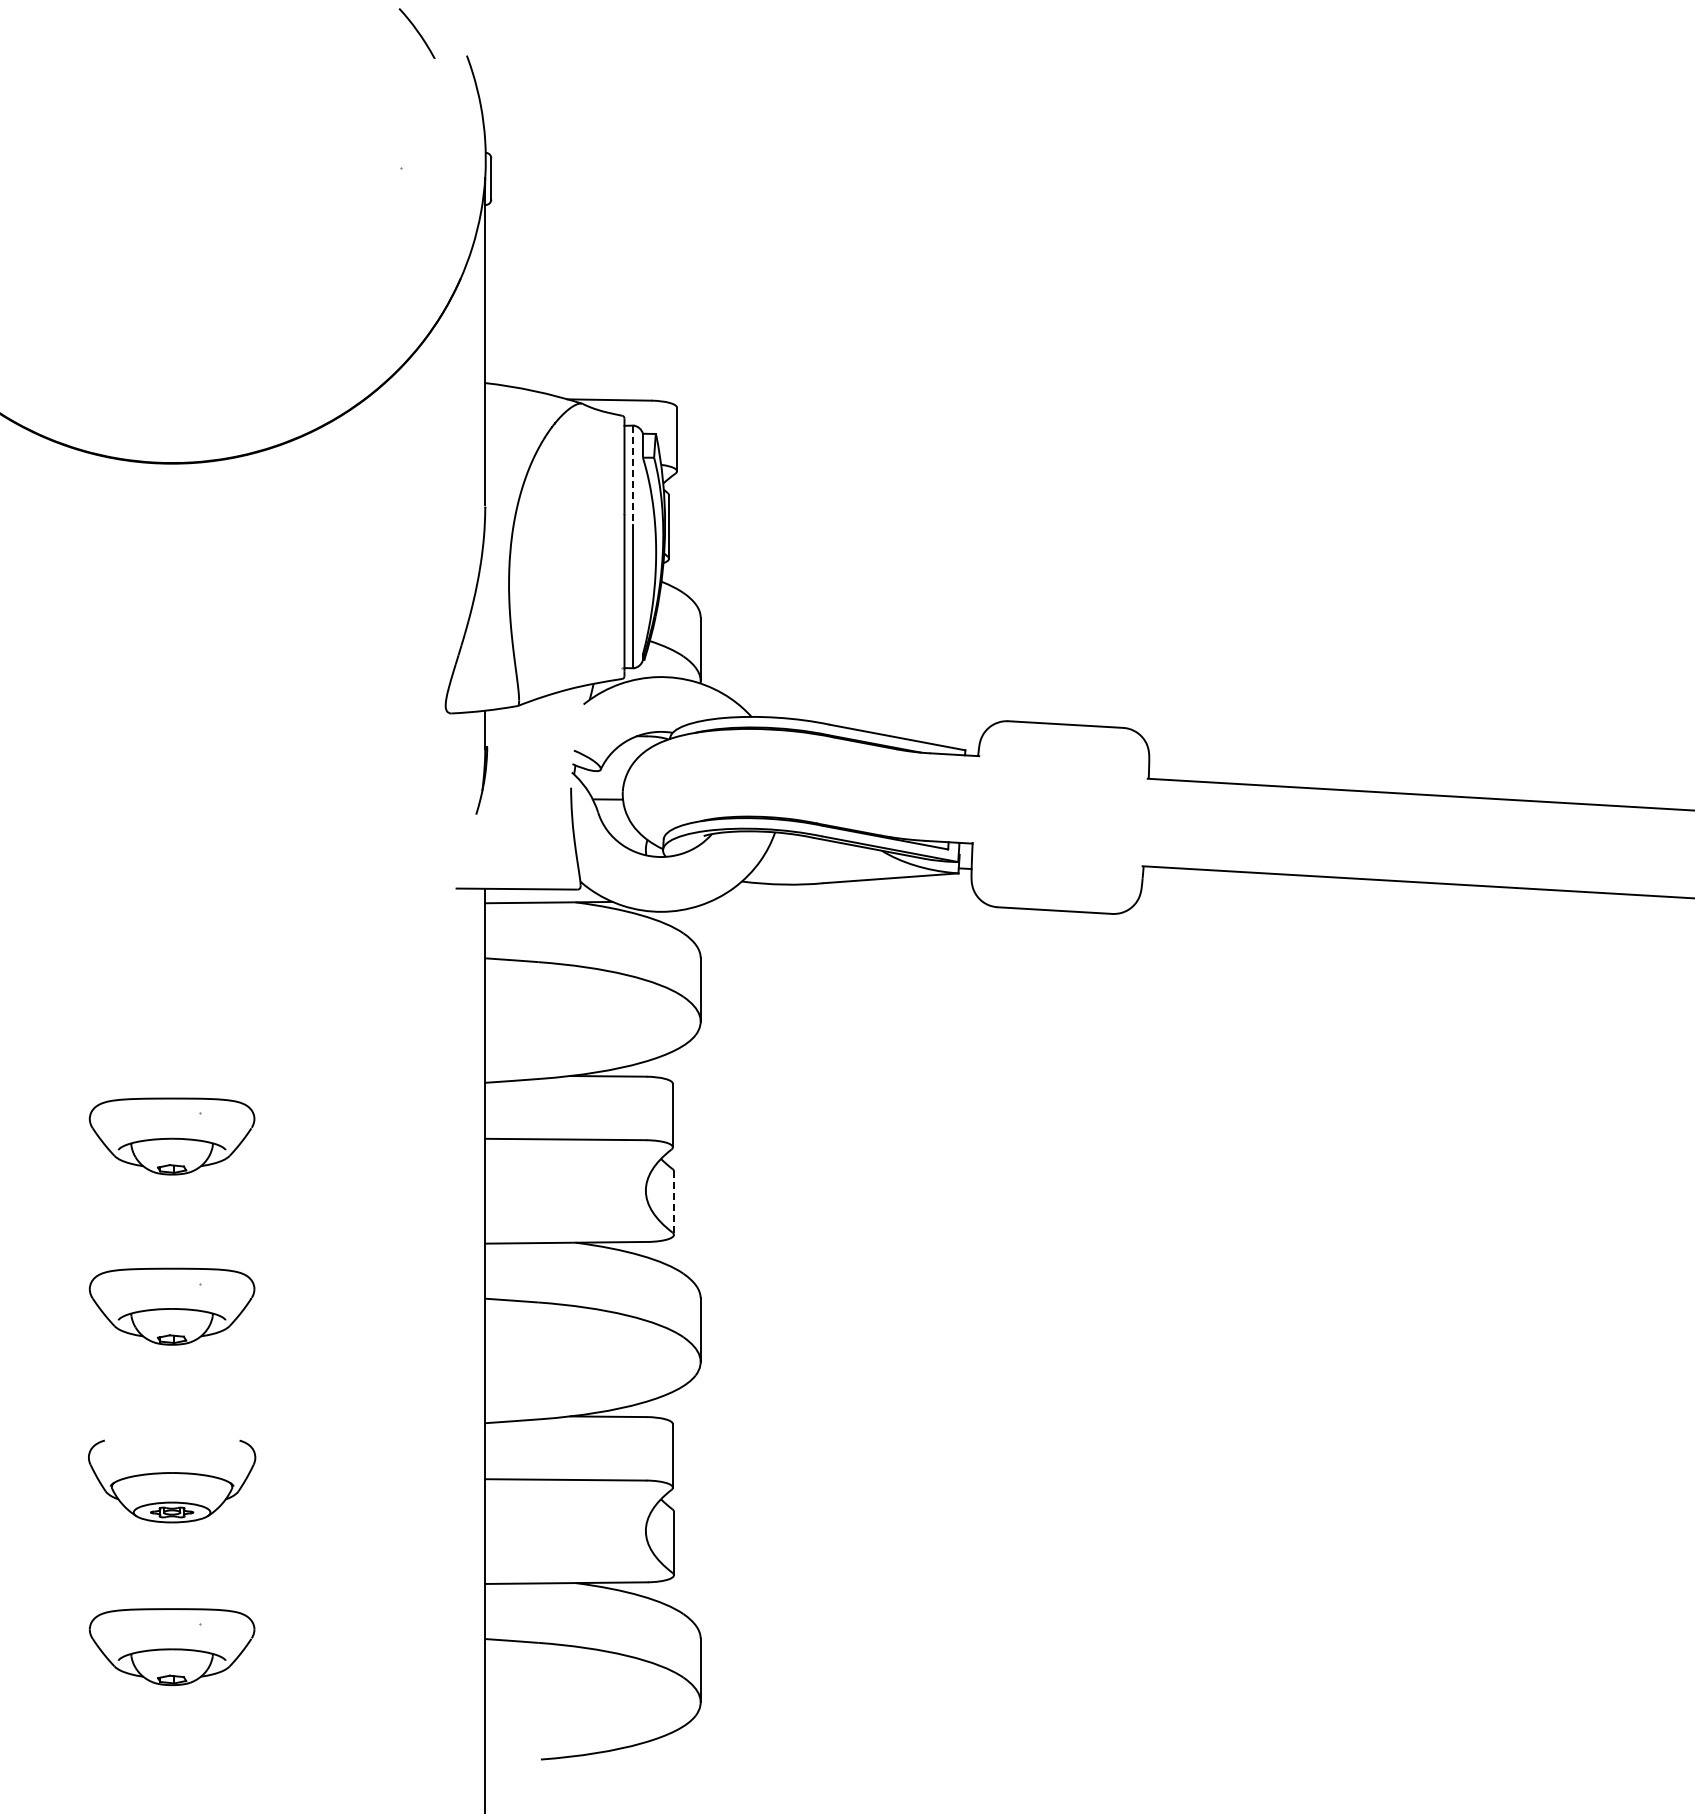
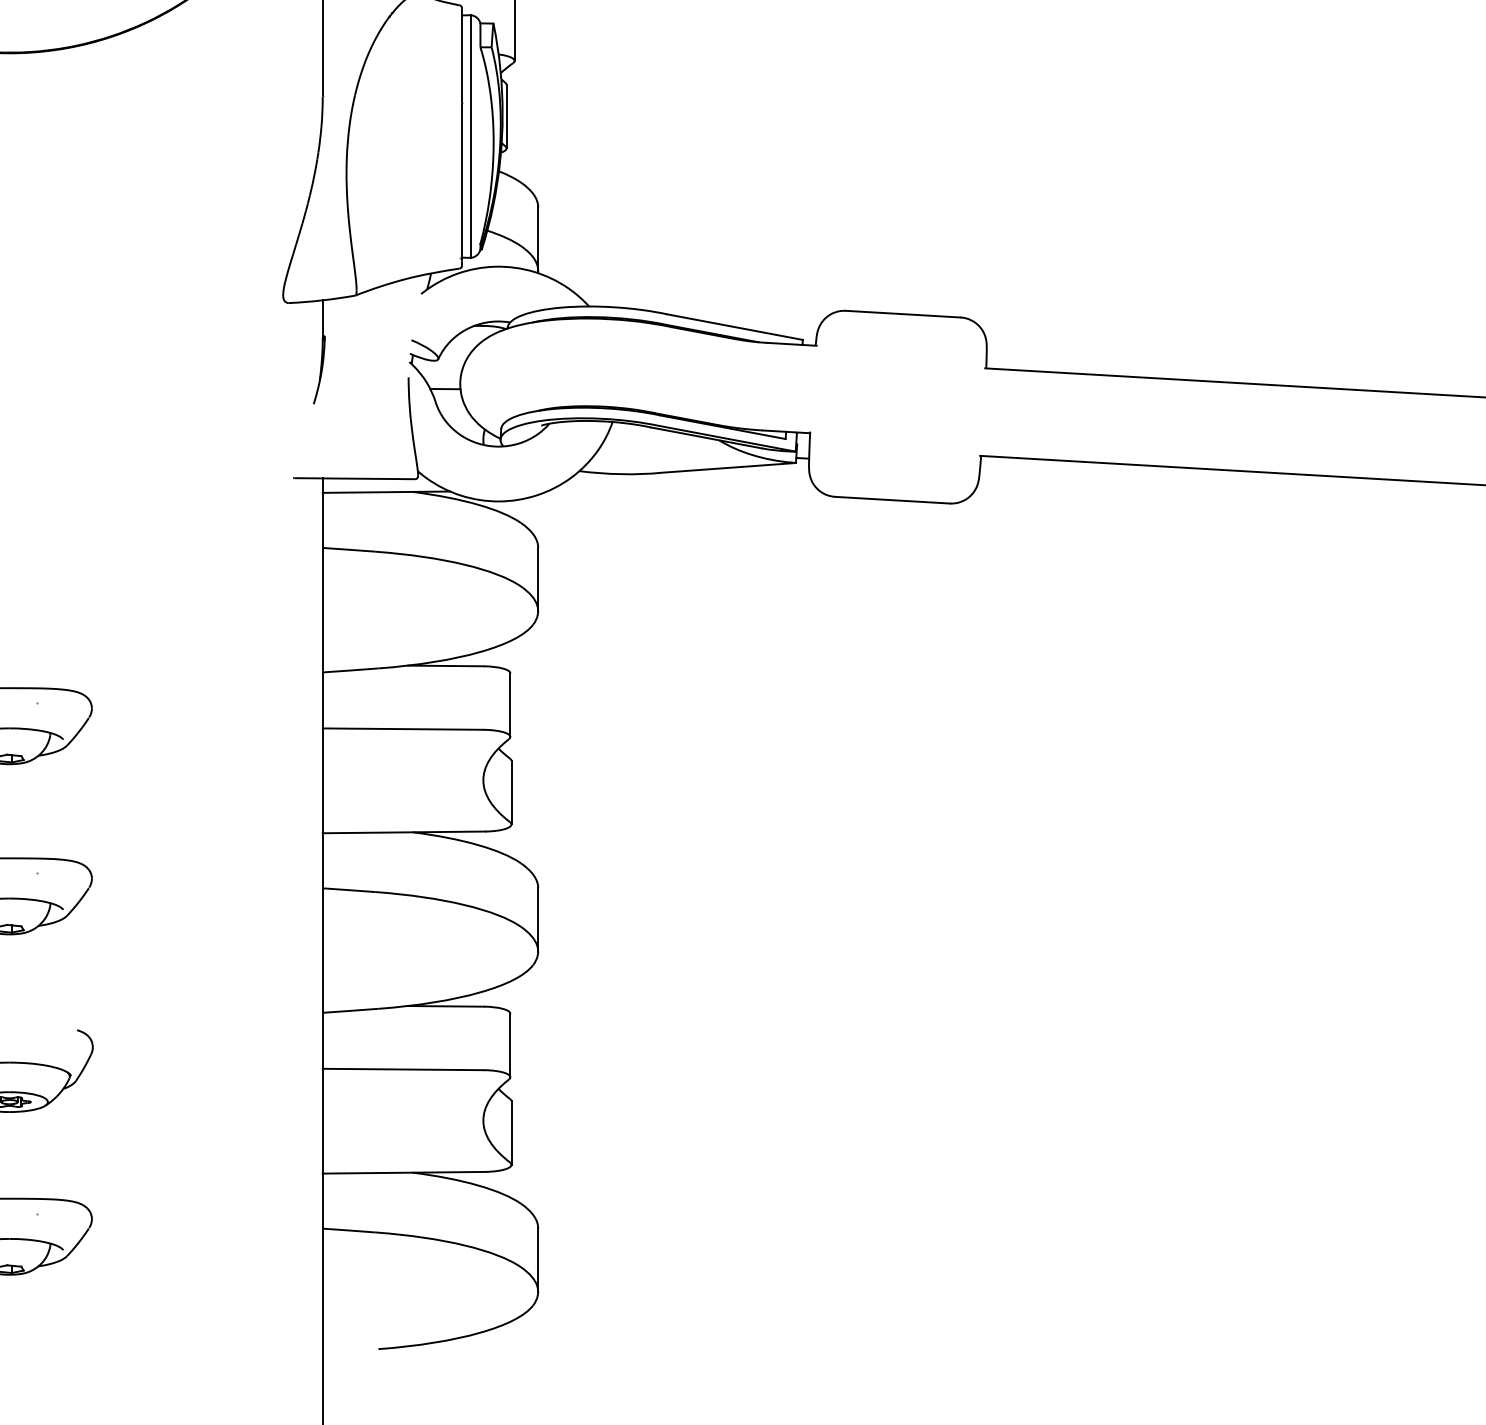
line: (633, 475) -> (471, 65), dashed -> solid
line: (674, 1203) -> (512, 793), dashed -> solid

